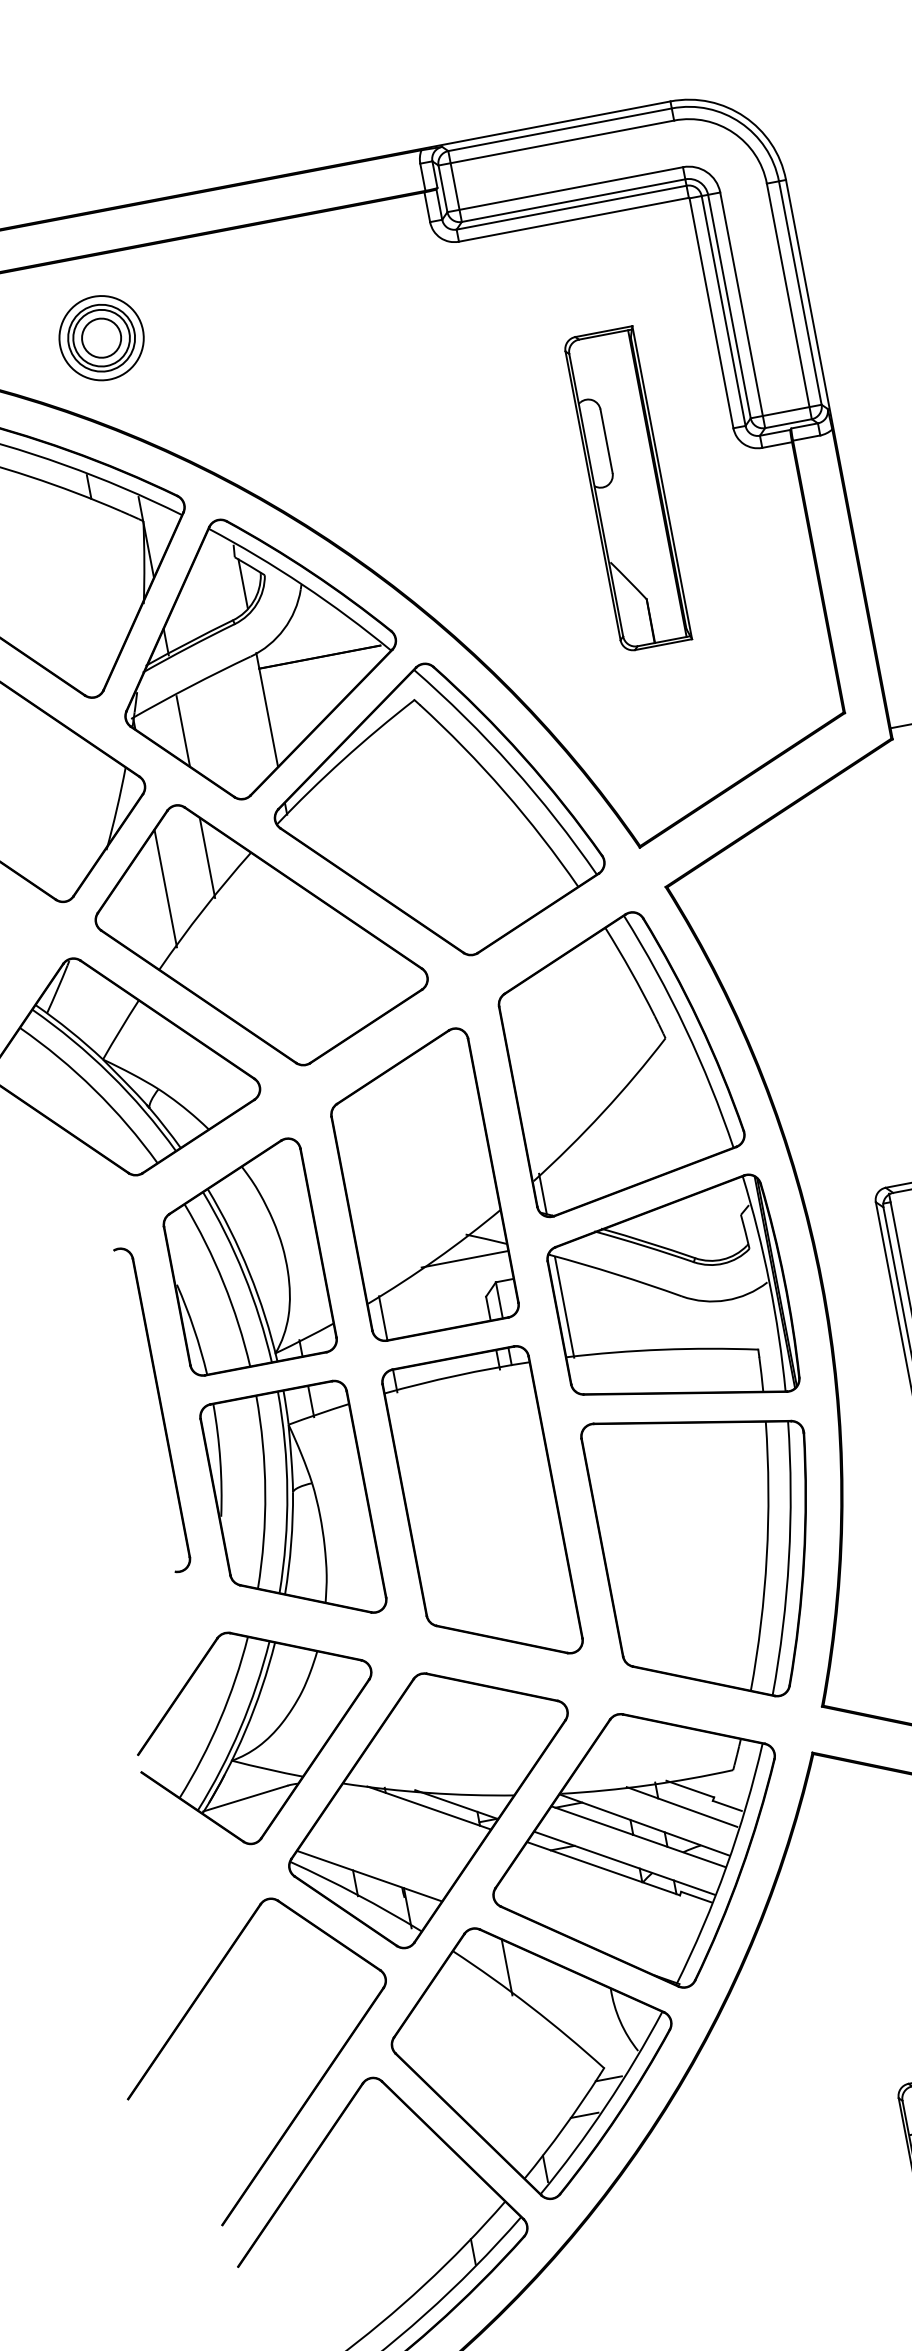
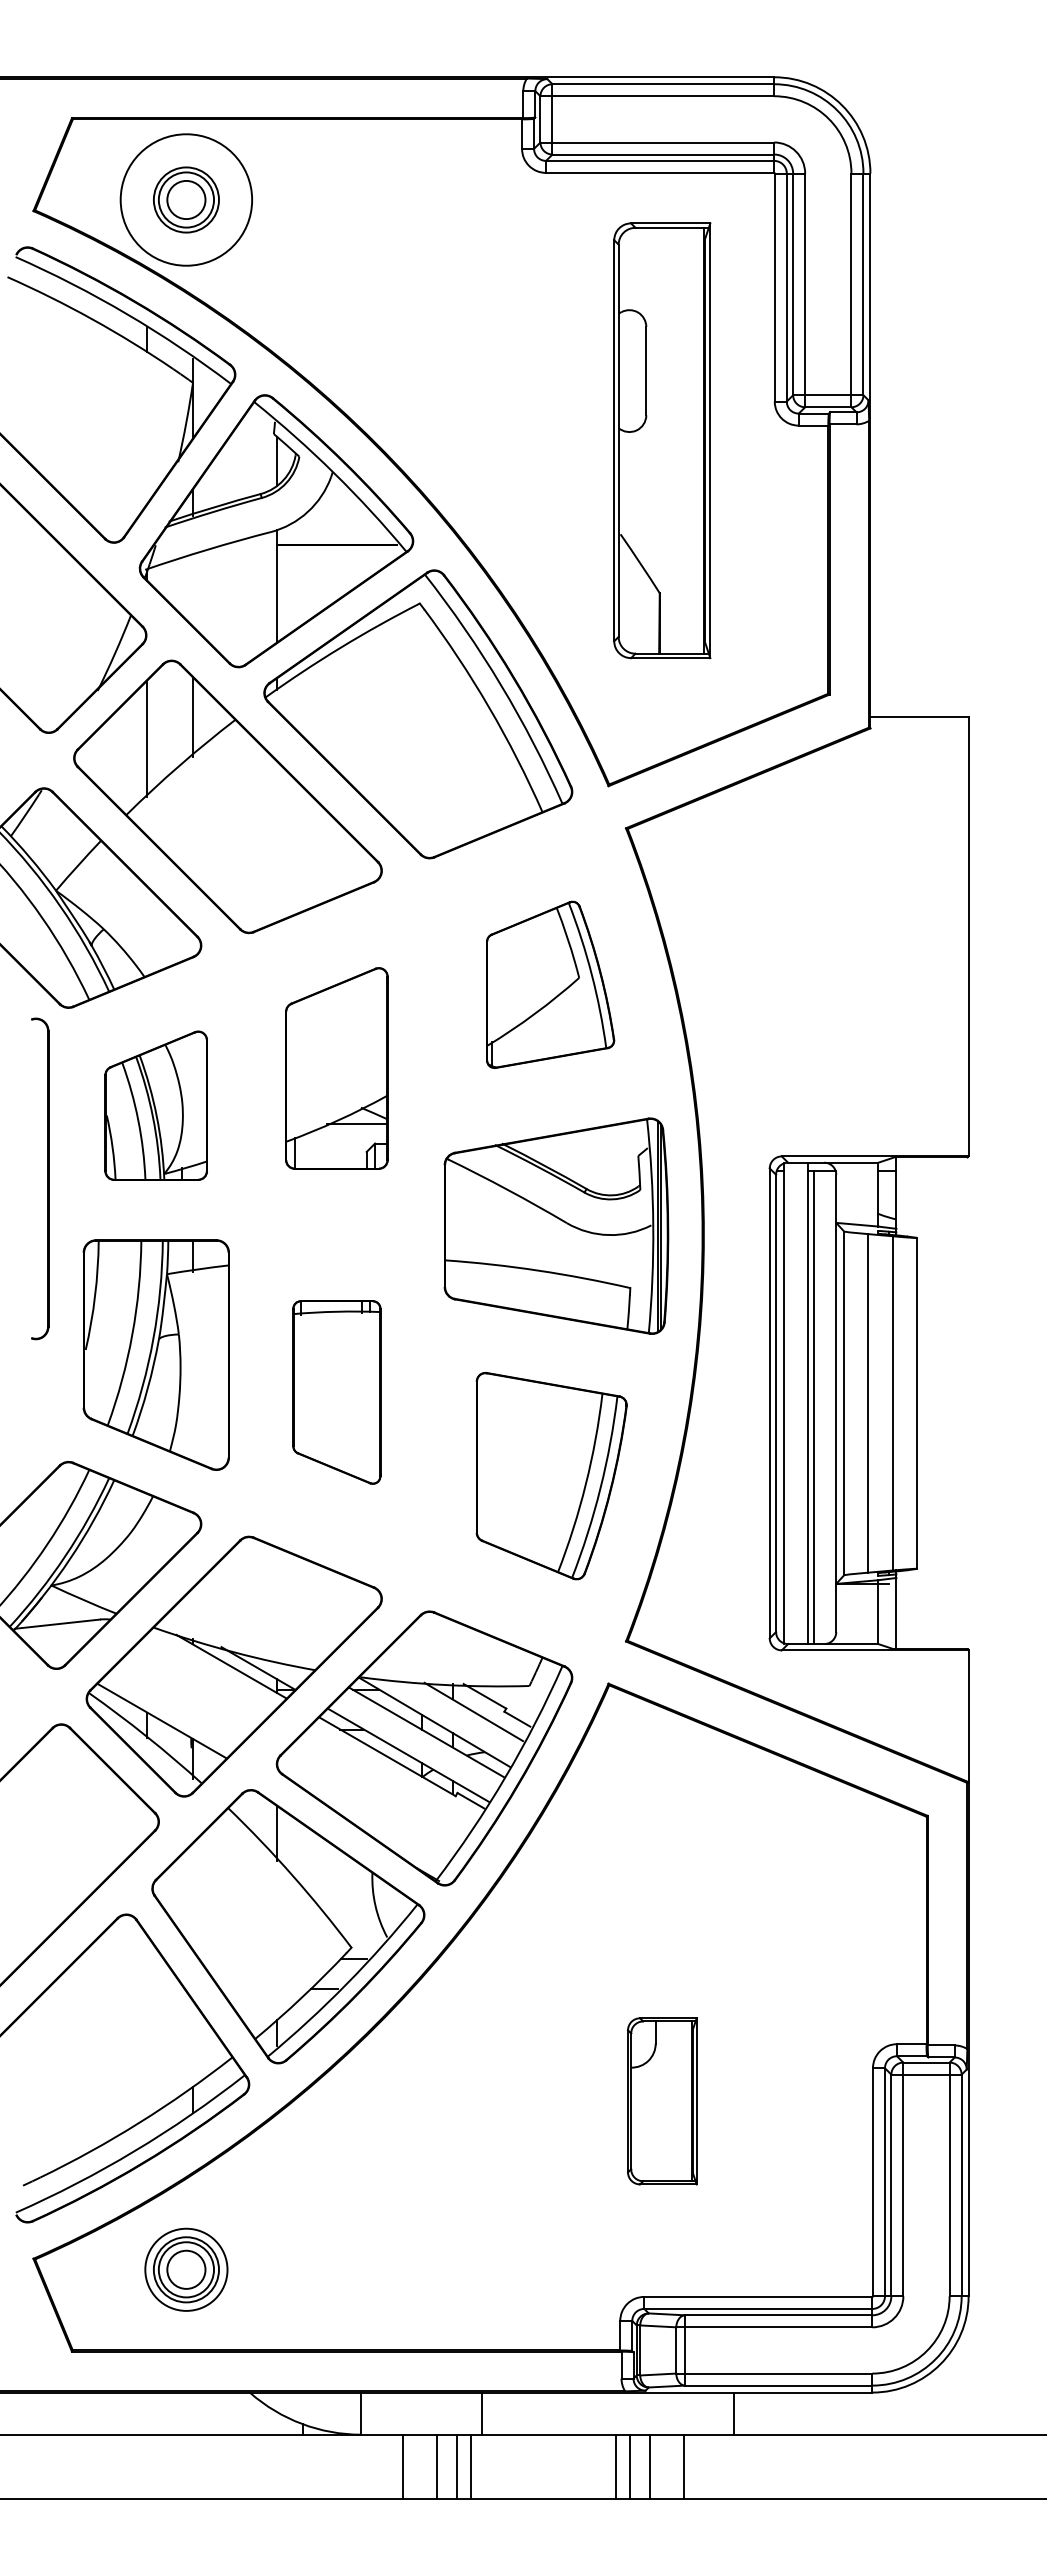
circle: (101, 337) -> (186, 199), size x1.6
part: (627, 489) -> (662, 440), size x1.4
line: (183, 731) -> (192, 591), removed
part: (619, 1058) -> (550, 984), size x0.6
part: (419, 1184) -> (336, 1068), size x0.7
part: (244, 1256) -> (155, 1105), size x0.7
line: (564, 1307) -> (452, 1212), removed
part: (160, 1407) -> (47, 1178), moved
part: (482, 1511) -> (336, 1392), size x0.6
part: (714, 1553) -> (551, 1475), size x0.7

